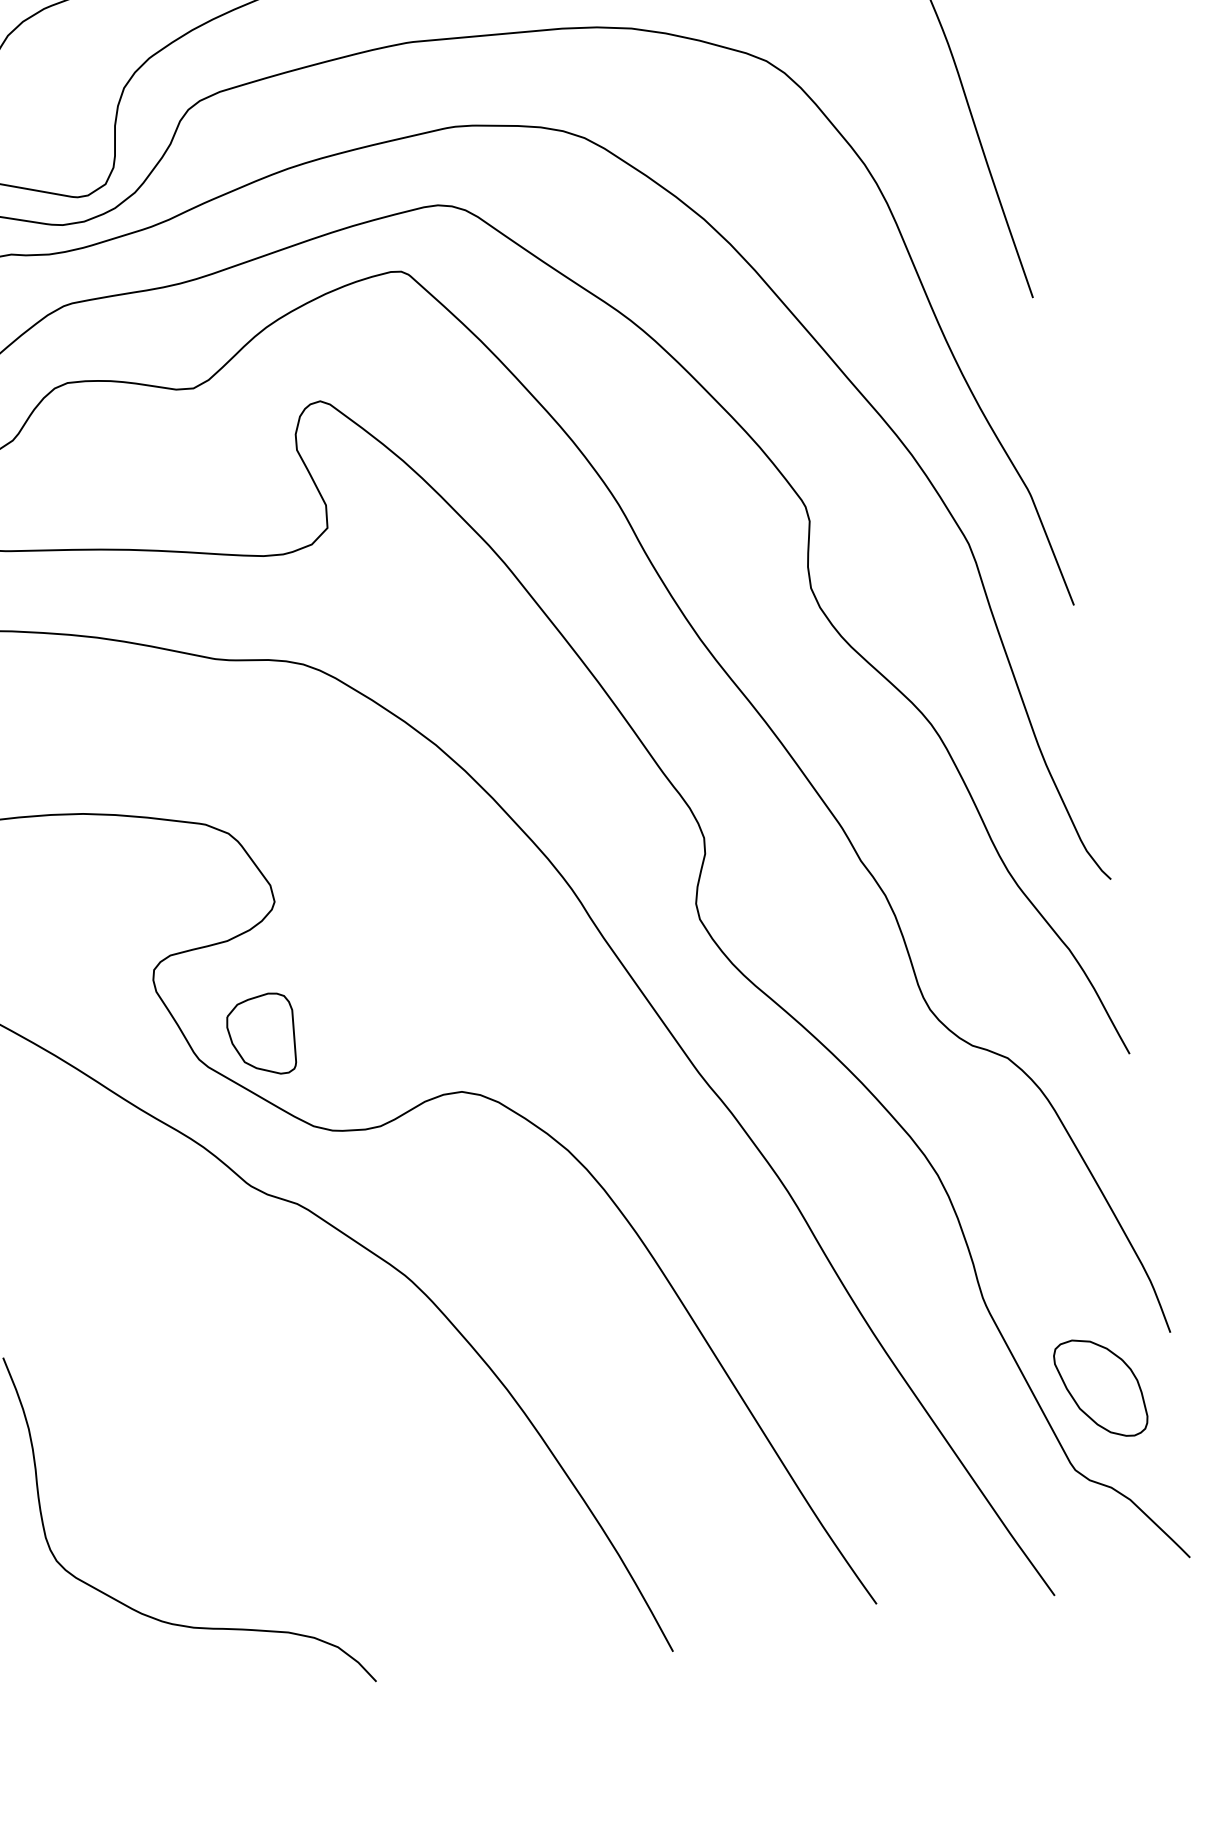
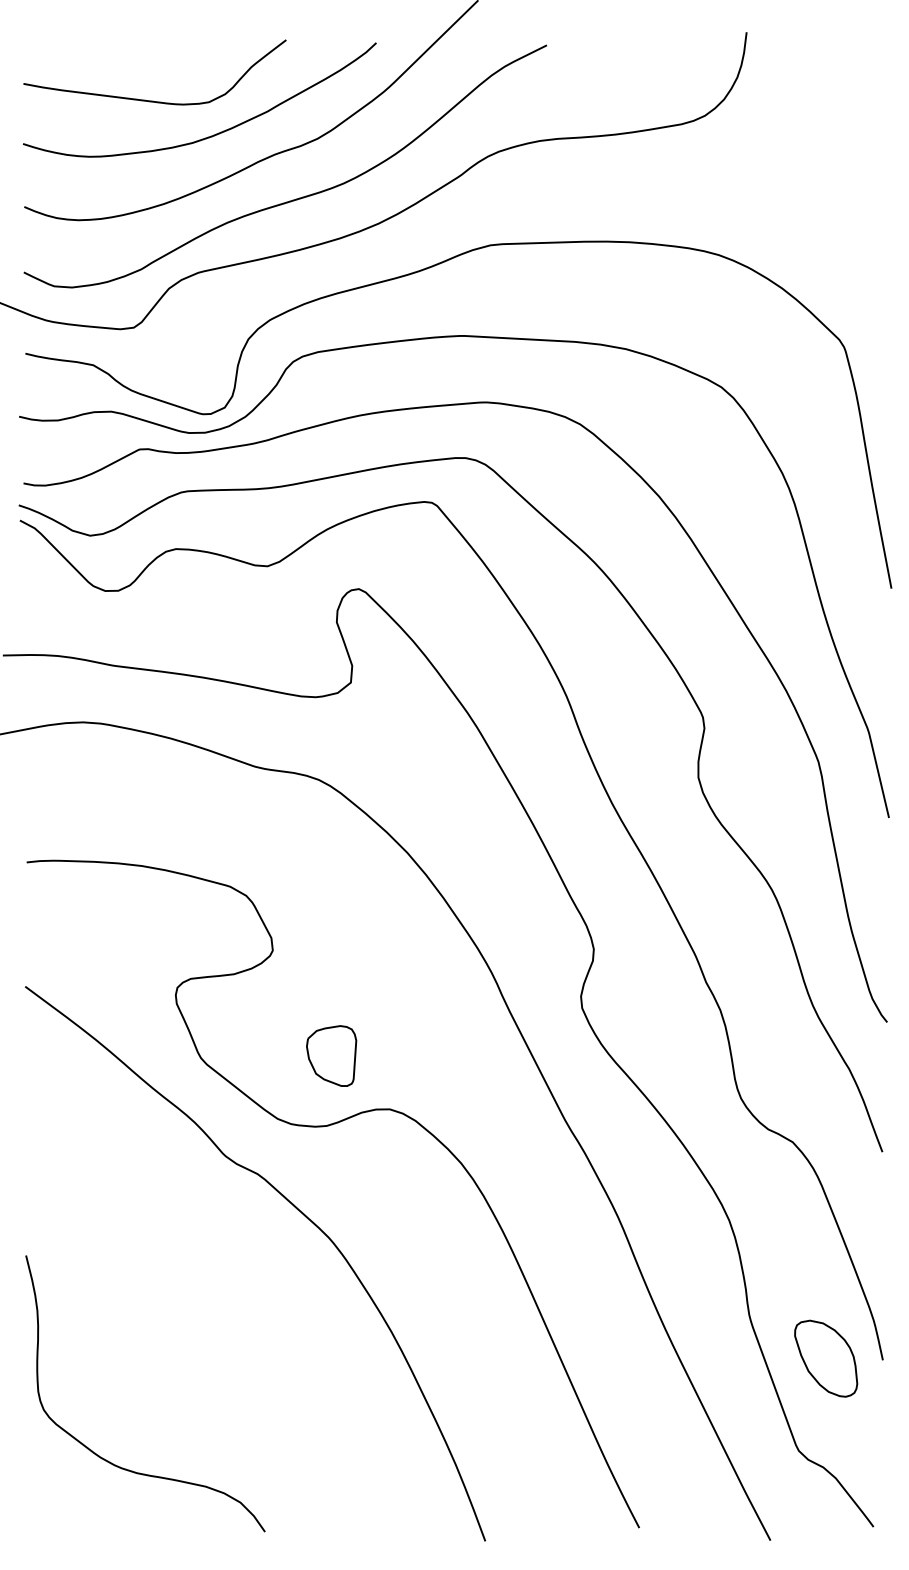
part: (261, 1034) -> (331, 1055), moved
part: (1101, 1388) -> (826, 1358), moved

